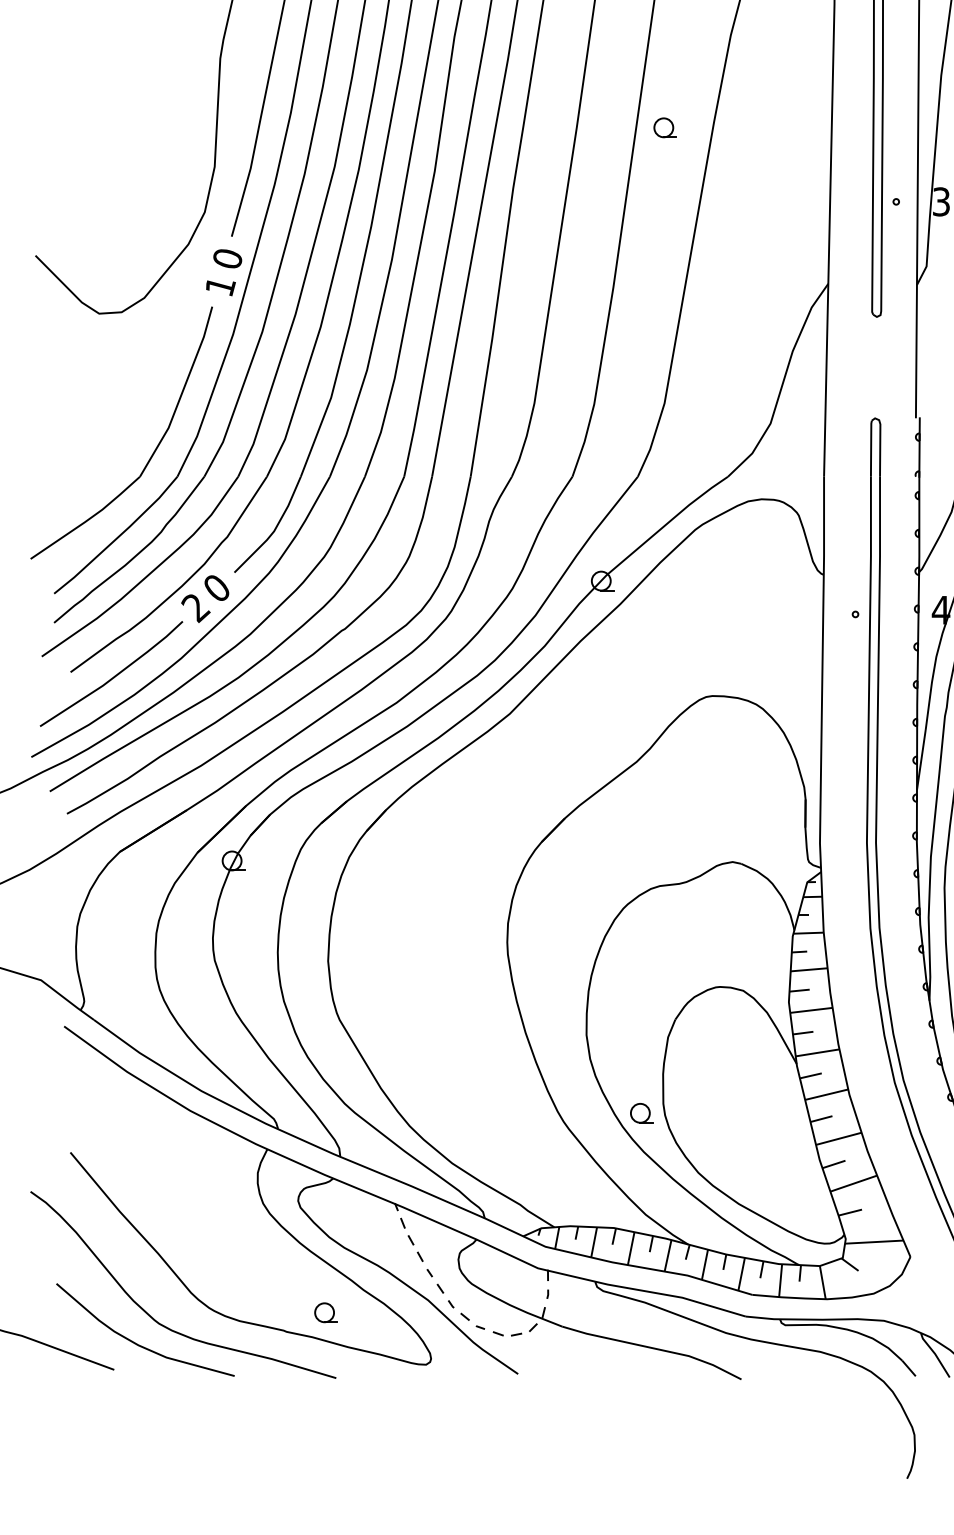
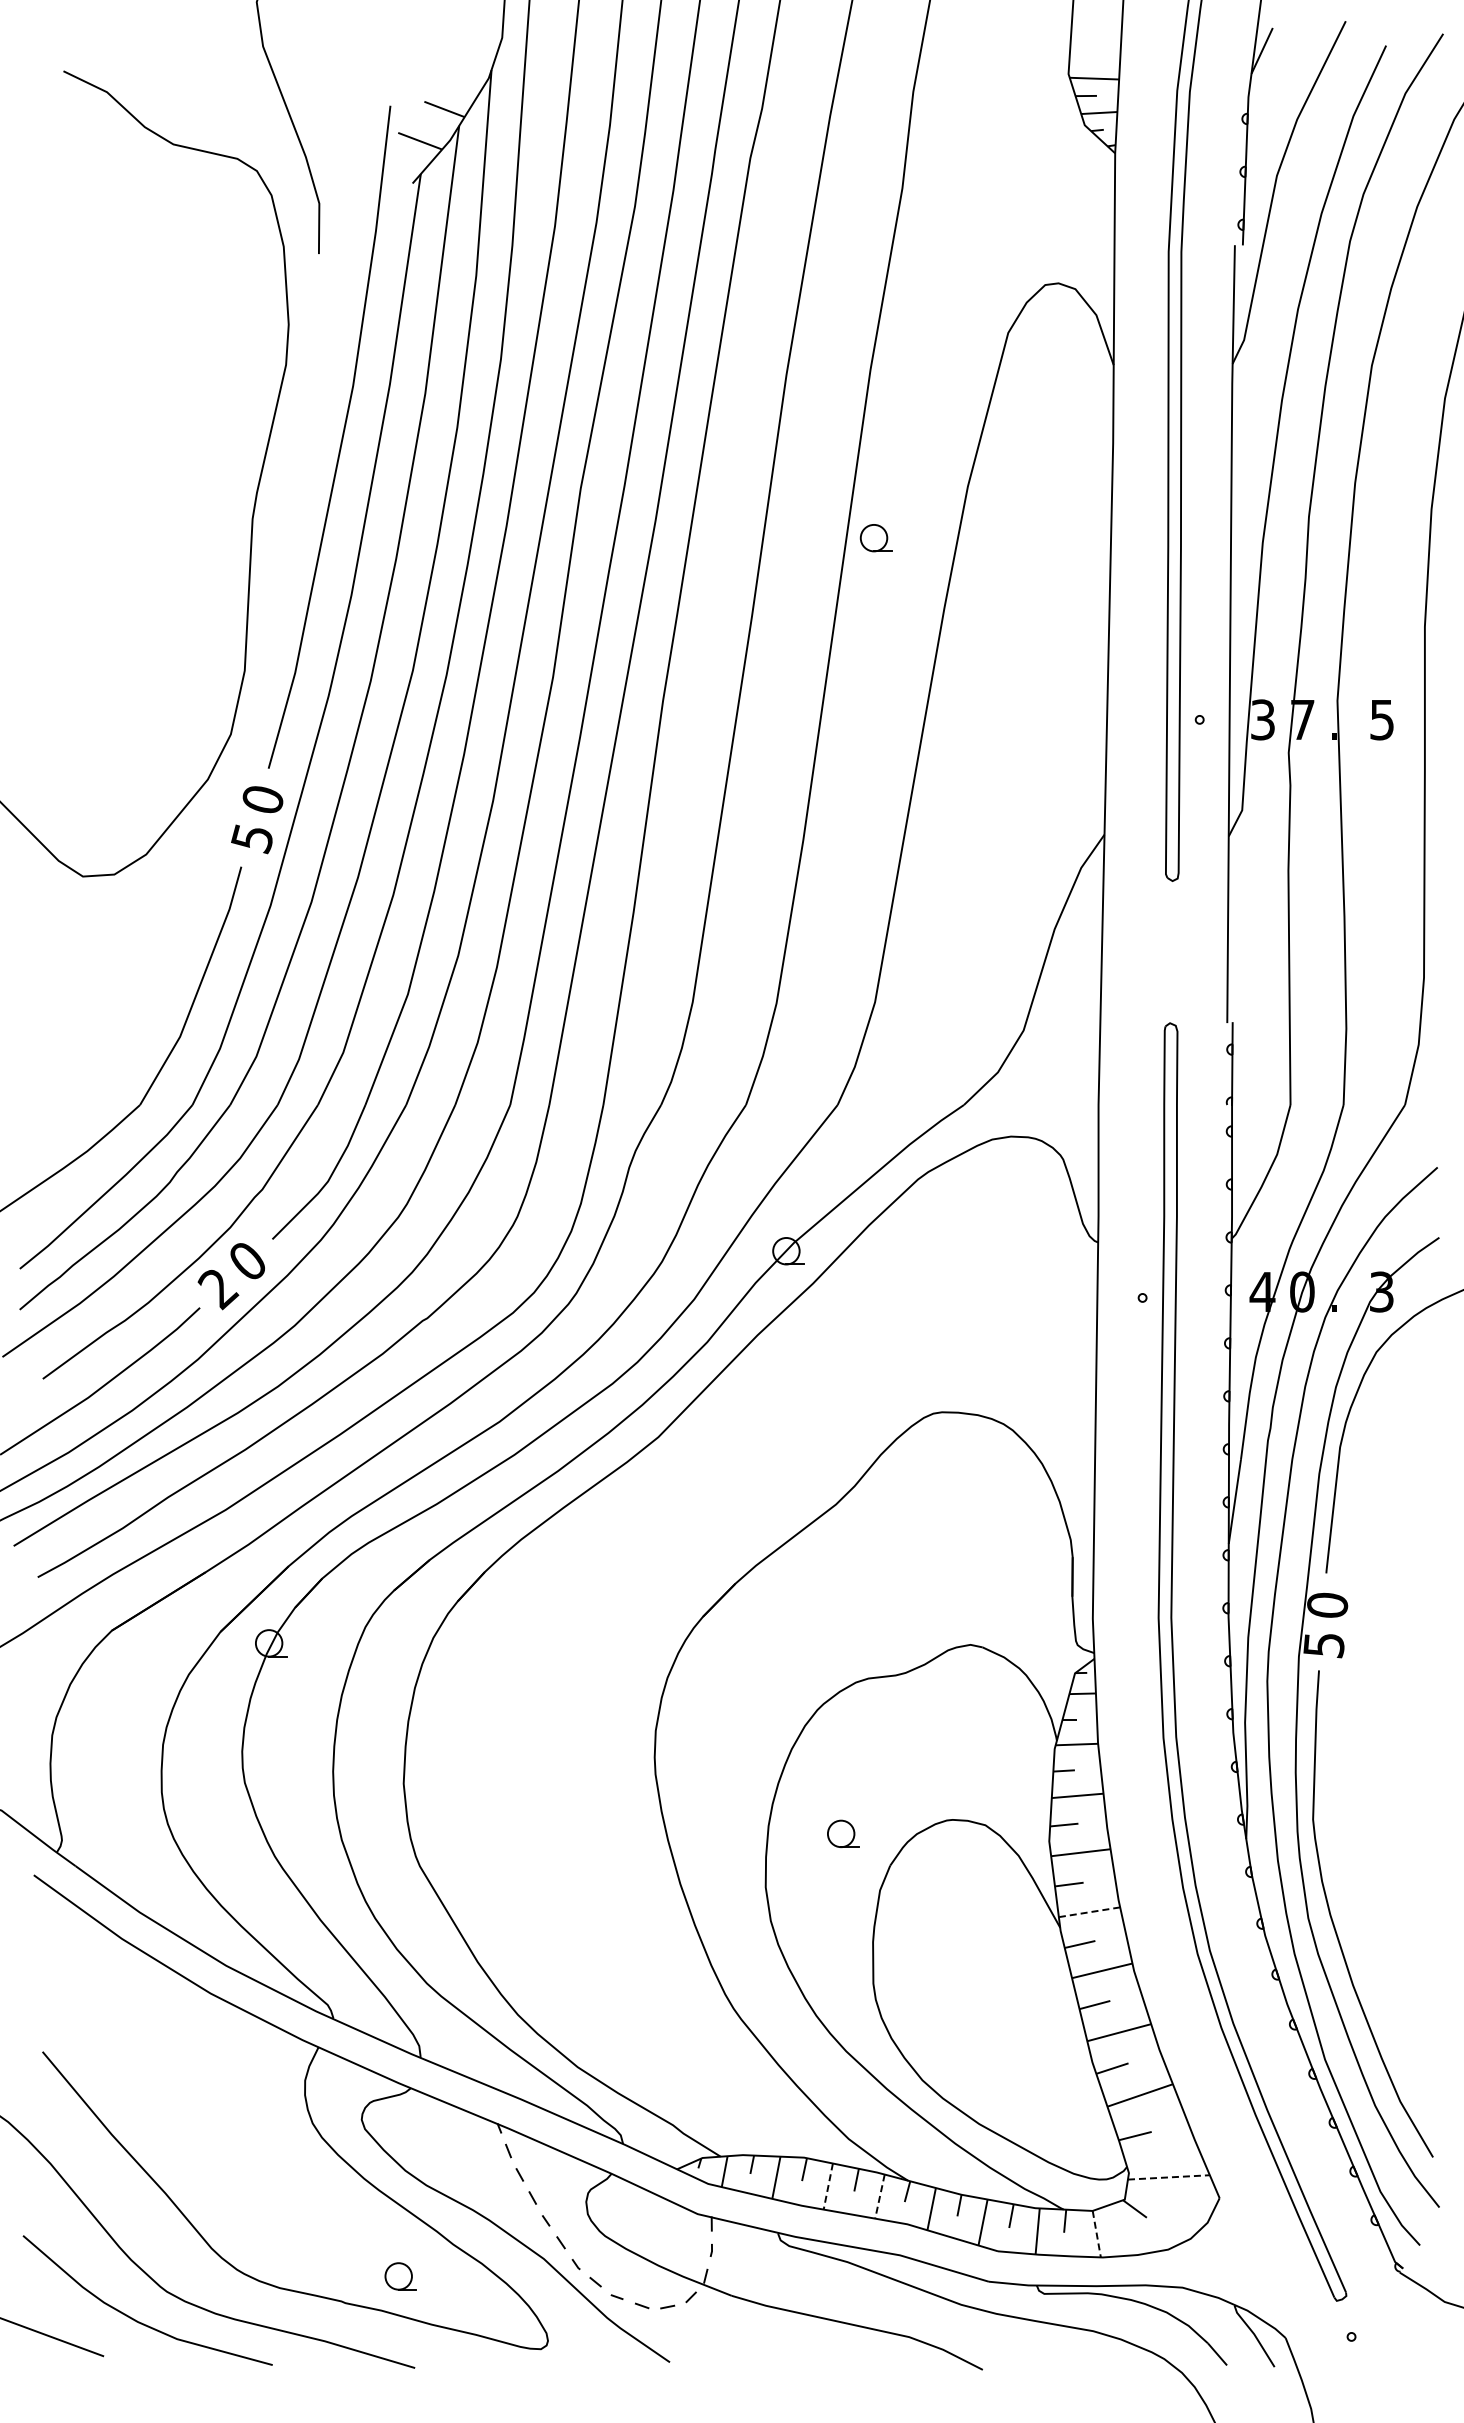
part: (664, 128) -> (875, 538), moved
text: (220, 287) -> (252, 839), 1 -> 5
line: (818, 1053) -> (1090, 1912), solid -> dashed
part: (642, 1113) -> (843, 1833), moved
line: (873, 1242) -> (1168, 2177), solid -> dashed
line: (631, 1248) -> (828, 2186), solid -> dashed
line: (667, 1255) -> (879, 2196), solid -> dashed
line: (822, 1282) -> (1096, 2234), solid -> dashed

